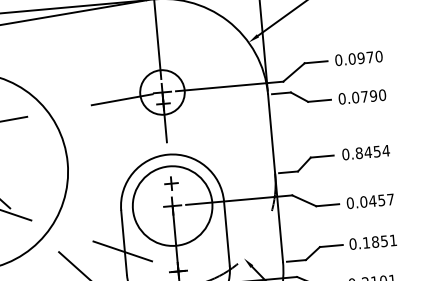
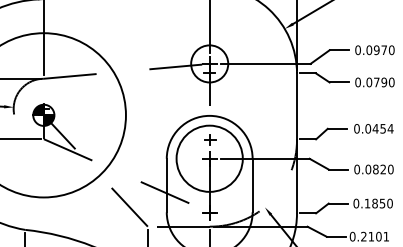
text: (359, 152) -> (368, 128), 0.8454 -> 0.0454
text: (380, 200) -> (382, 169), 0.0457 -> 0.0820
text: (392, 240) -> (389, 203), 0.1851 -> 0.1850

